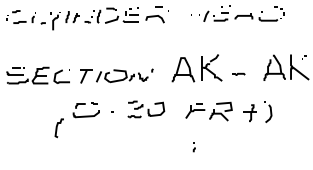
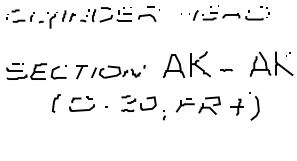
part: (268, 112) -> (254, 106), size x1.43
curve: (57, 128) -> (54, 103), moved
part: (194, 147) -> (164, 115), moved

